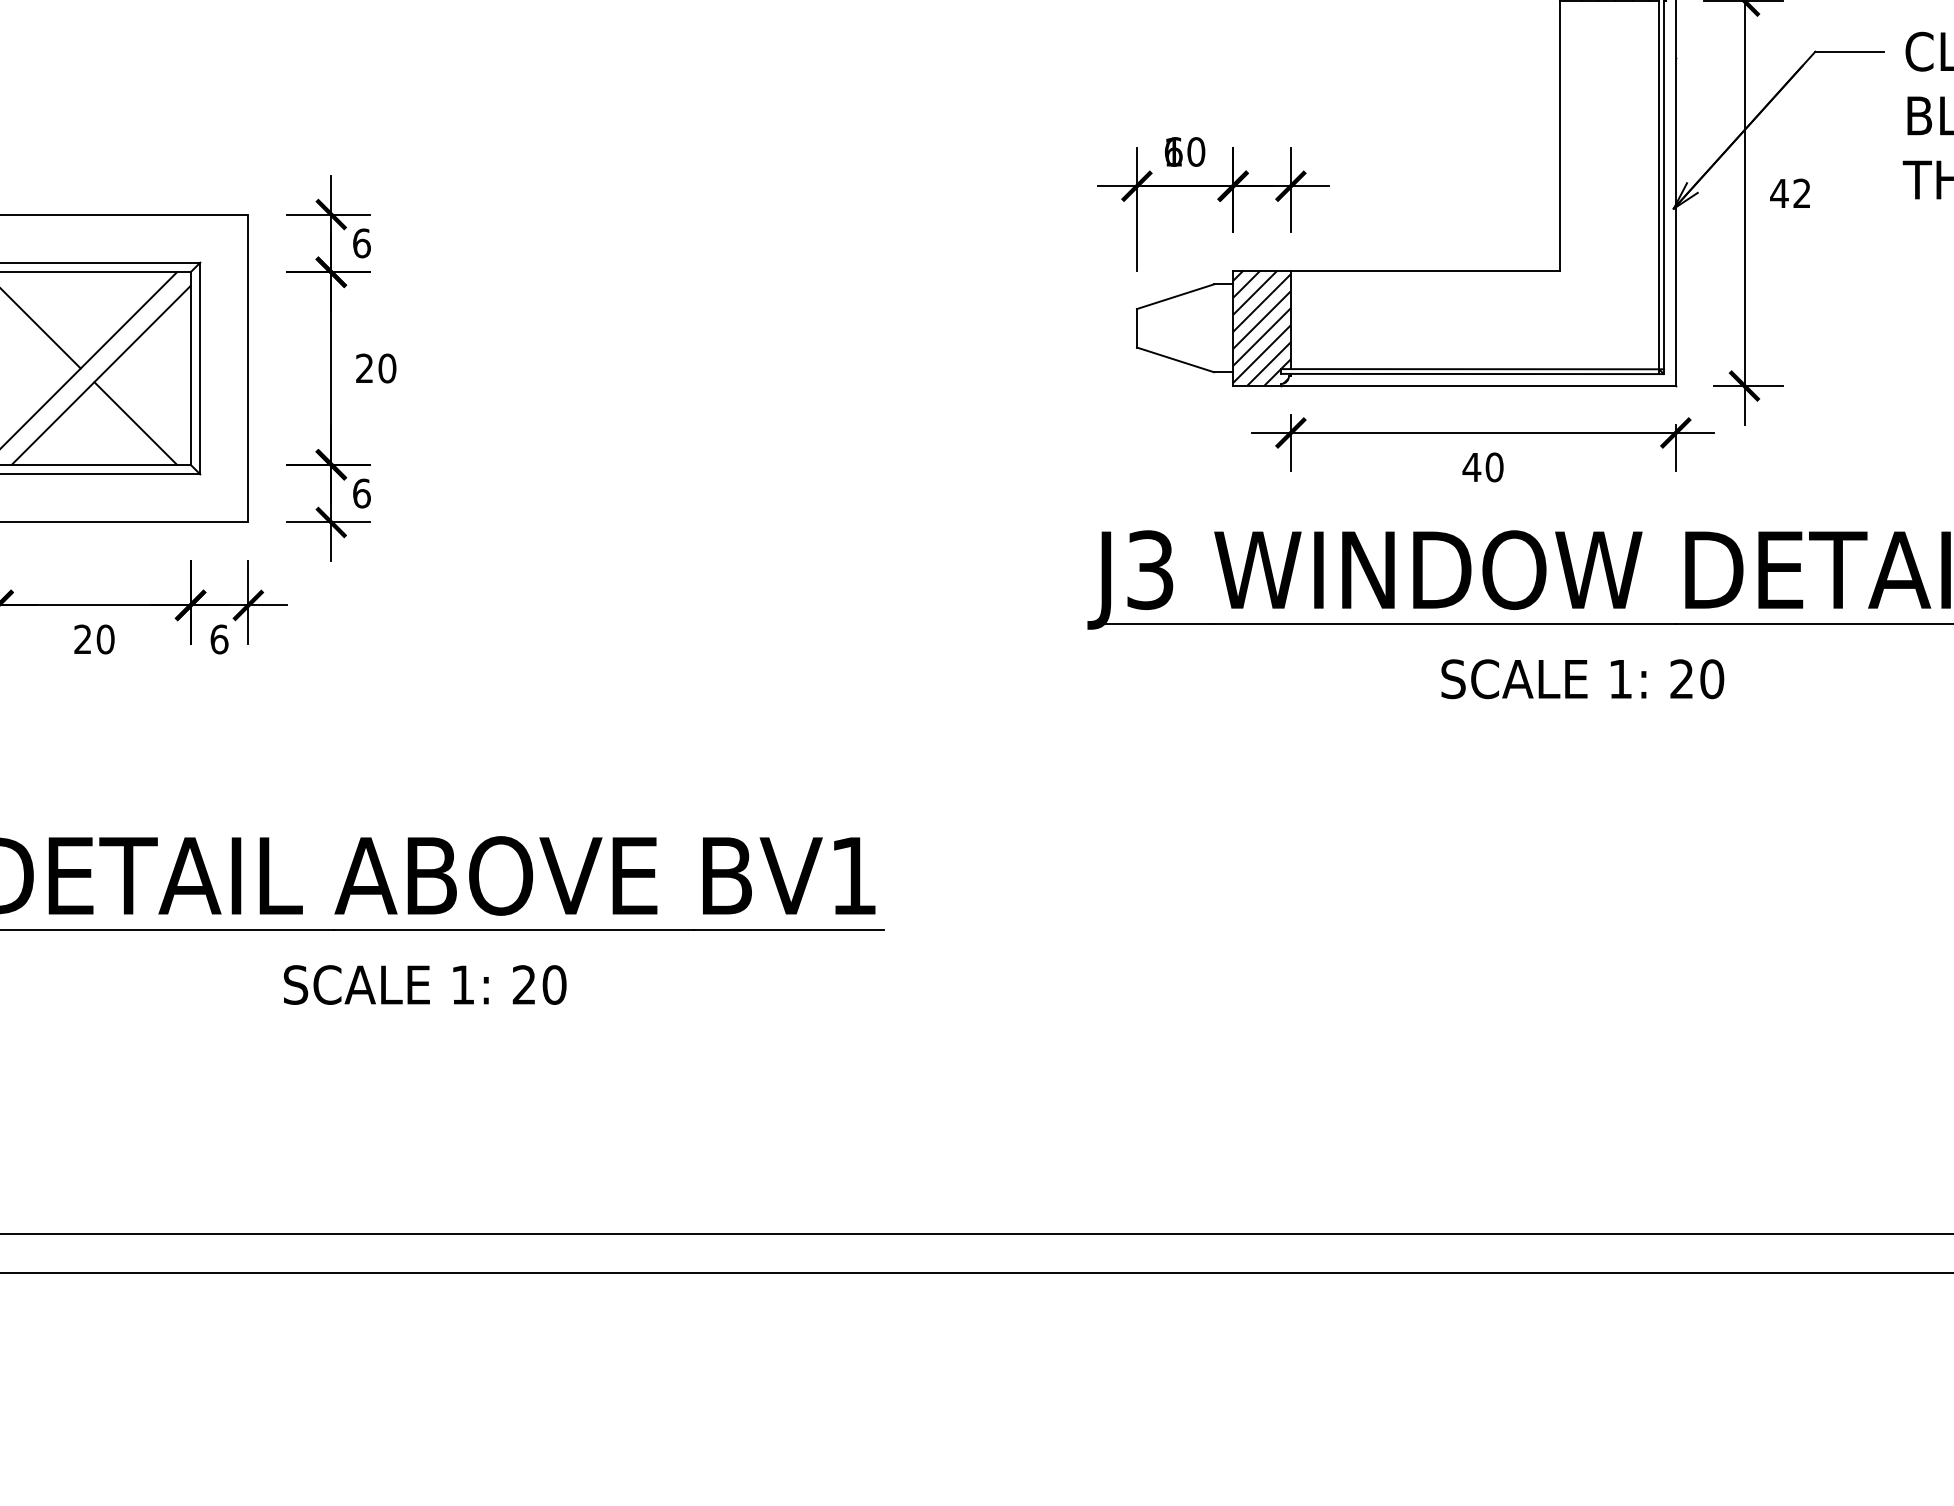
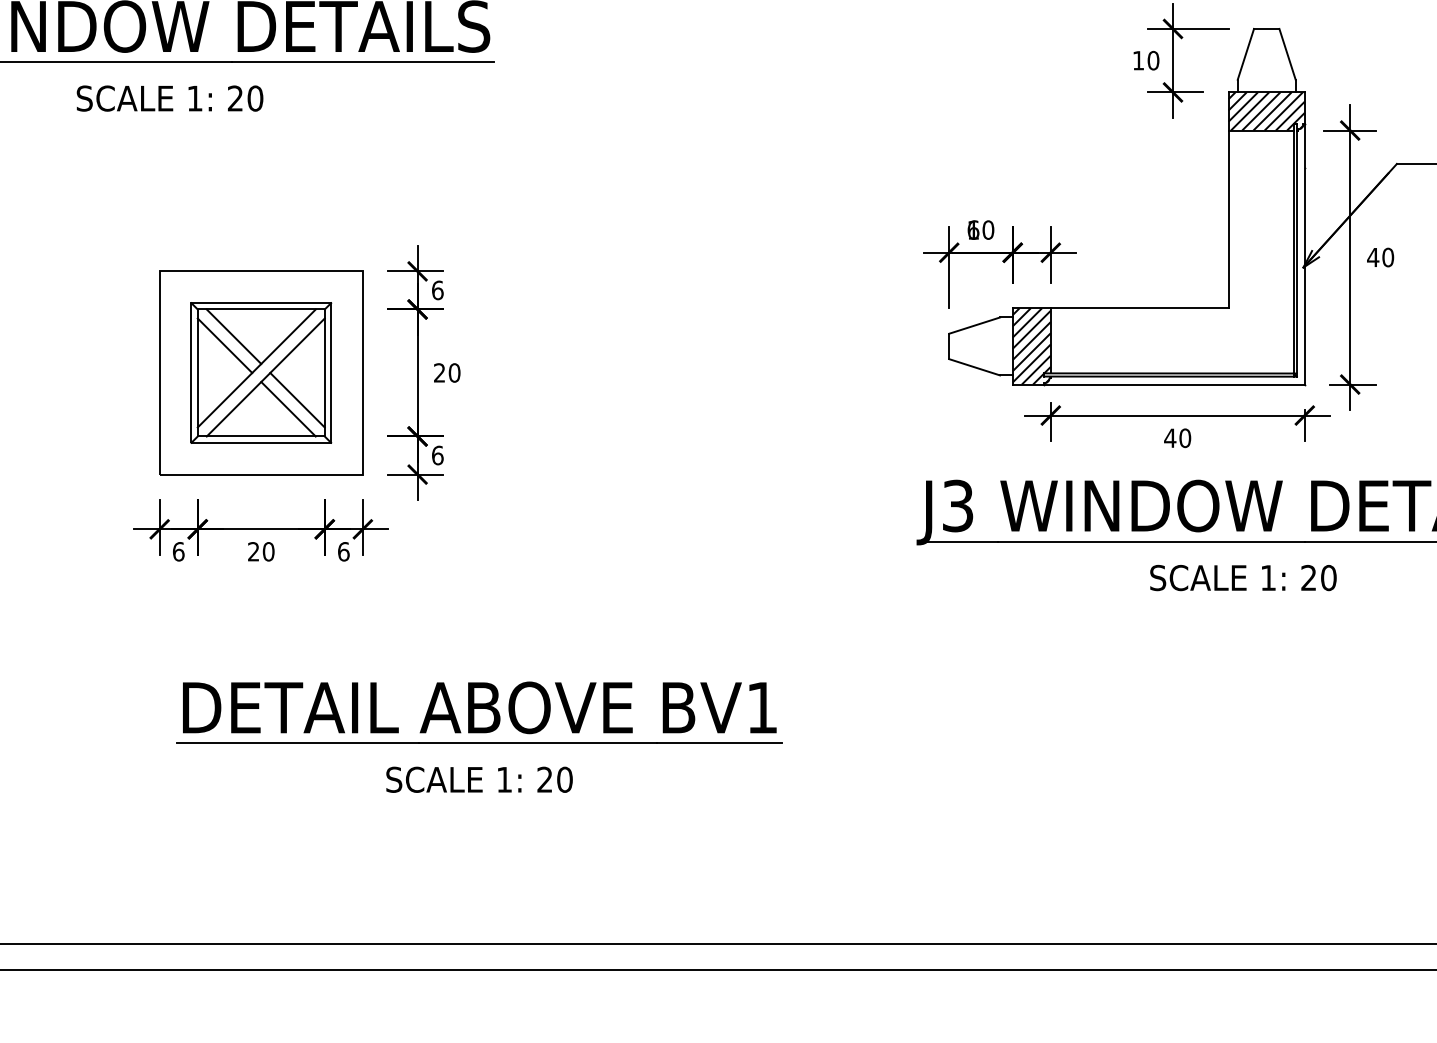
text: (1802, 193) -> (1388, 257), 42 -> 40
line: (52, 313) -> (233, 336), added
line: (149, 410) -> (297, 400), added

